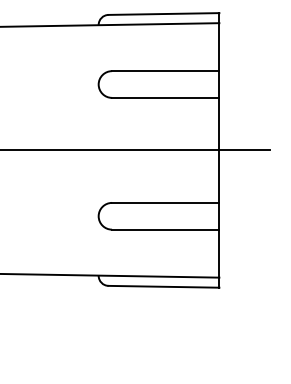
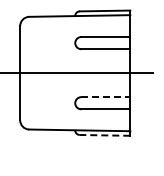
line: (167, 203) -> (106, 97), solid -> dashed
line: (162, 287) -> (104, 135), solid -> dashed

